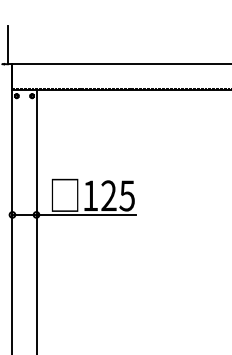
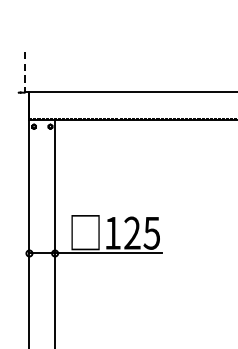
line: (7, 45) -> (24, 72), solid -> dashed

